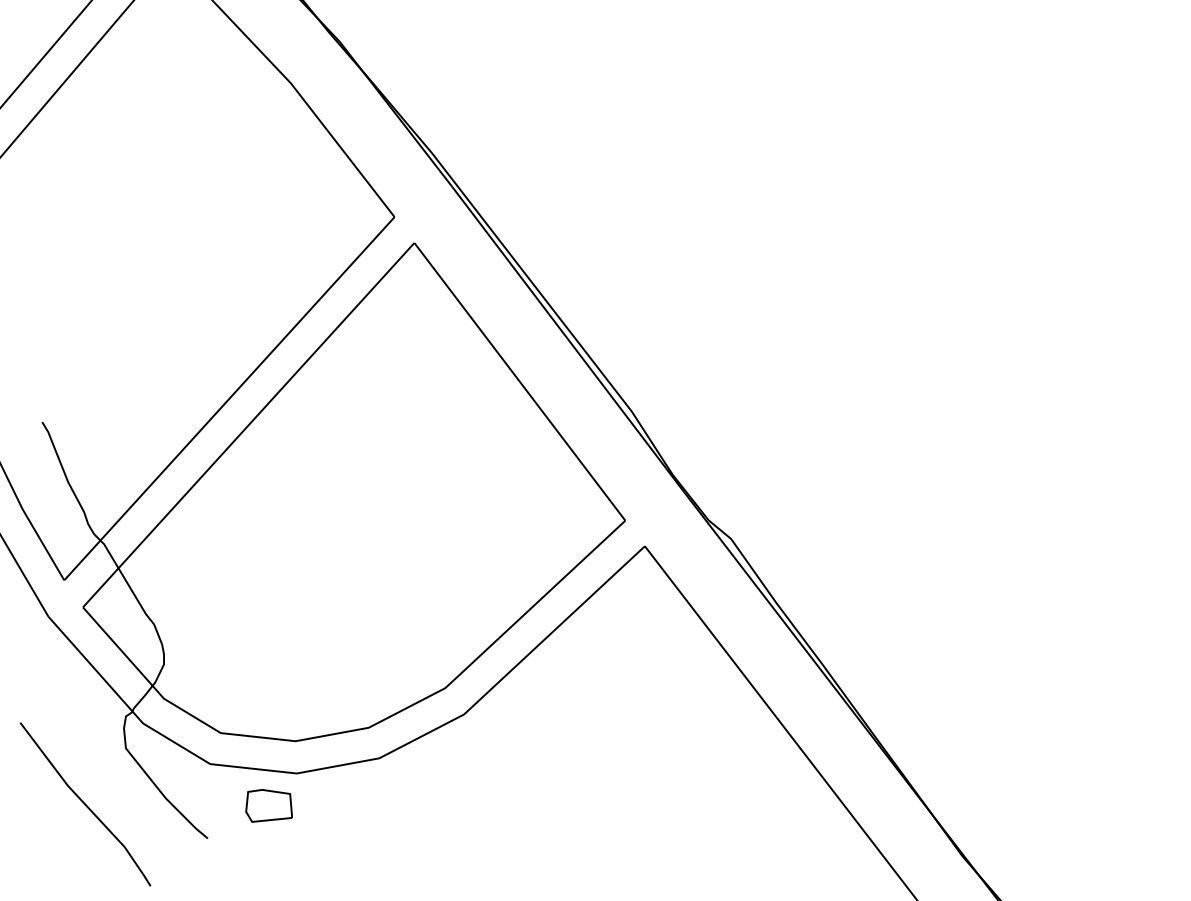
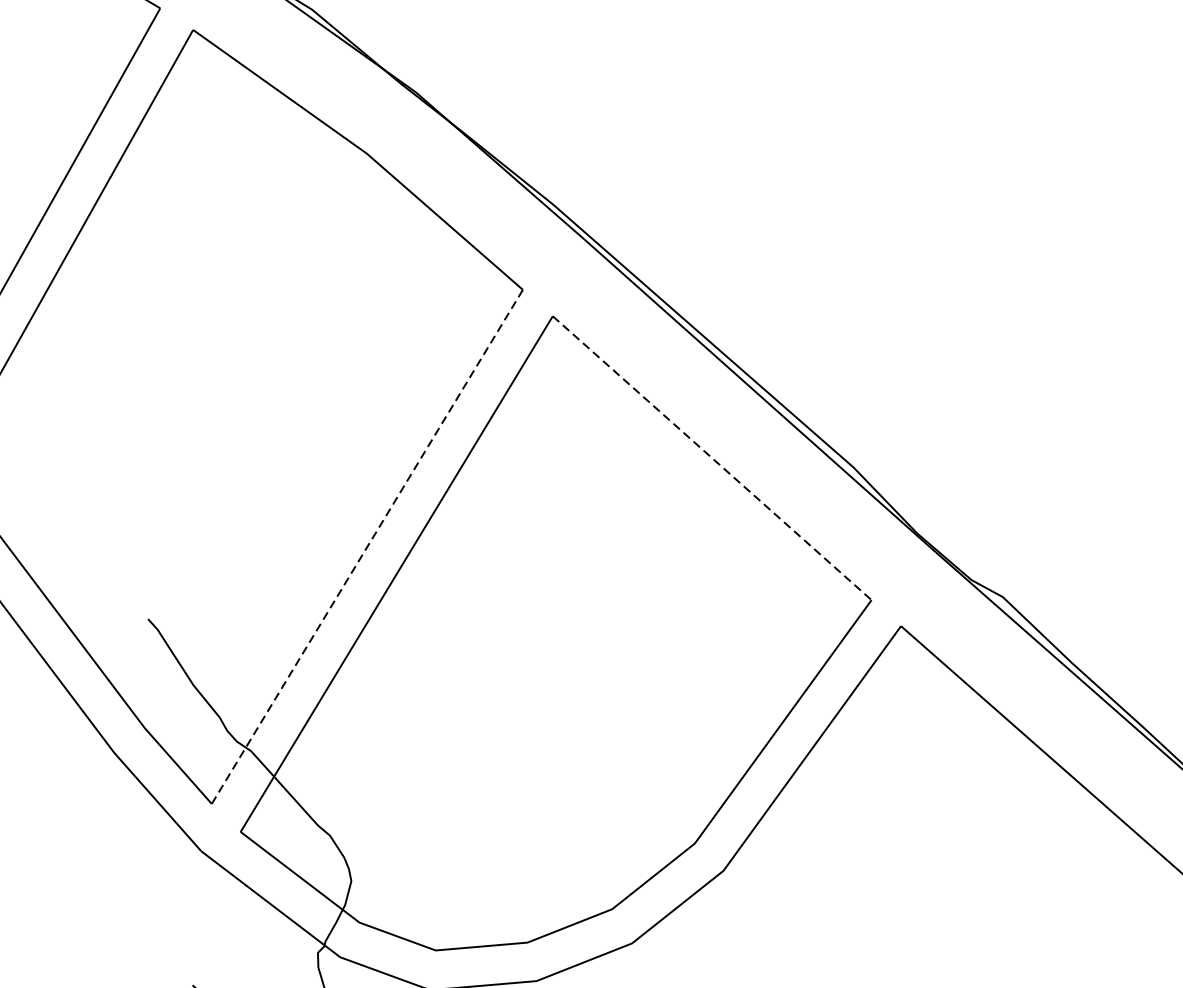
line: (520, 382) -> (713, 458), solid -> dashed
line: (229, 398) -> (367, 546), solid -> dashed

